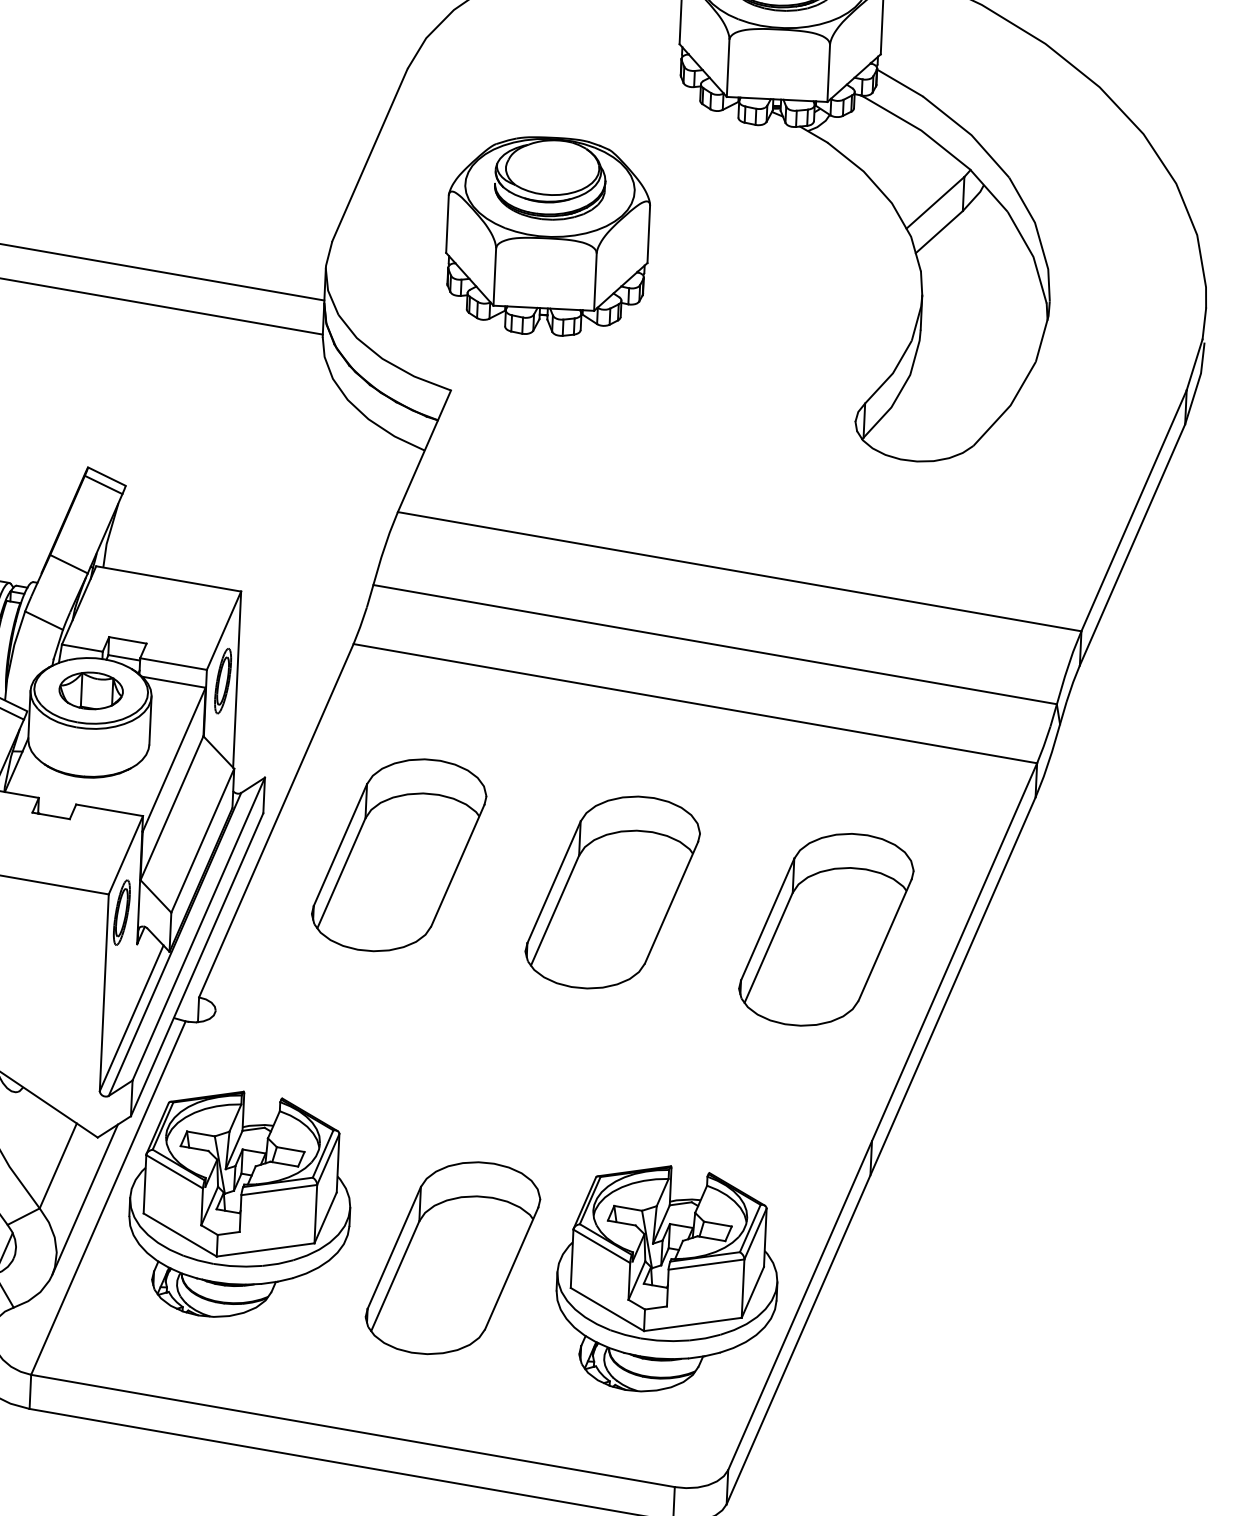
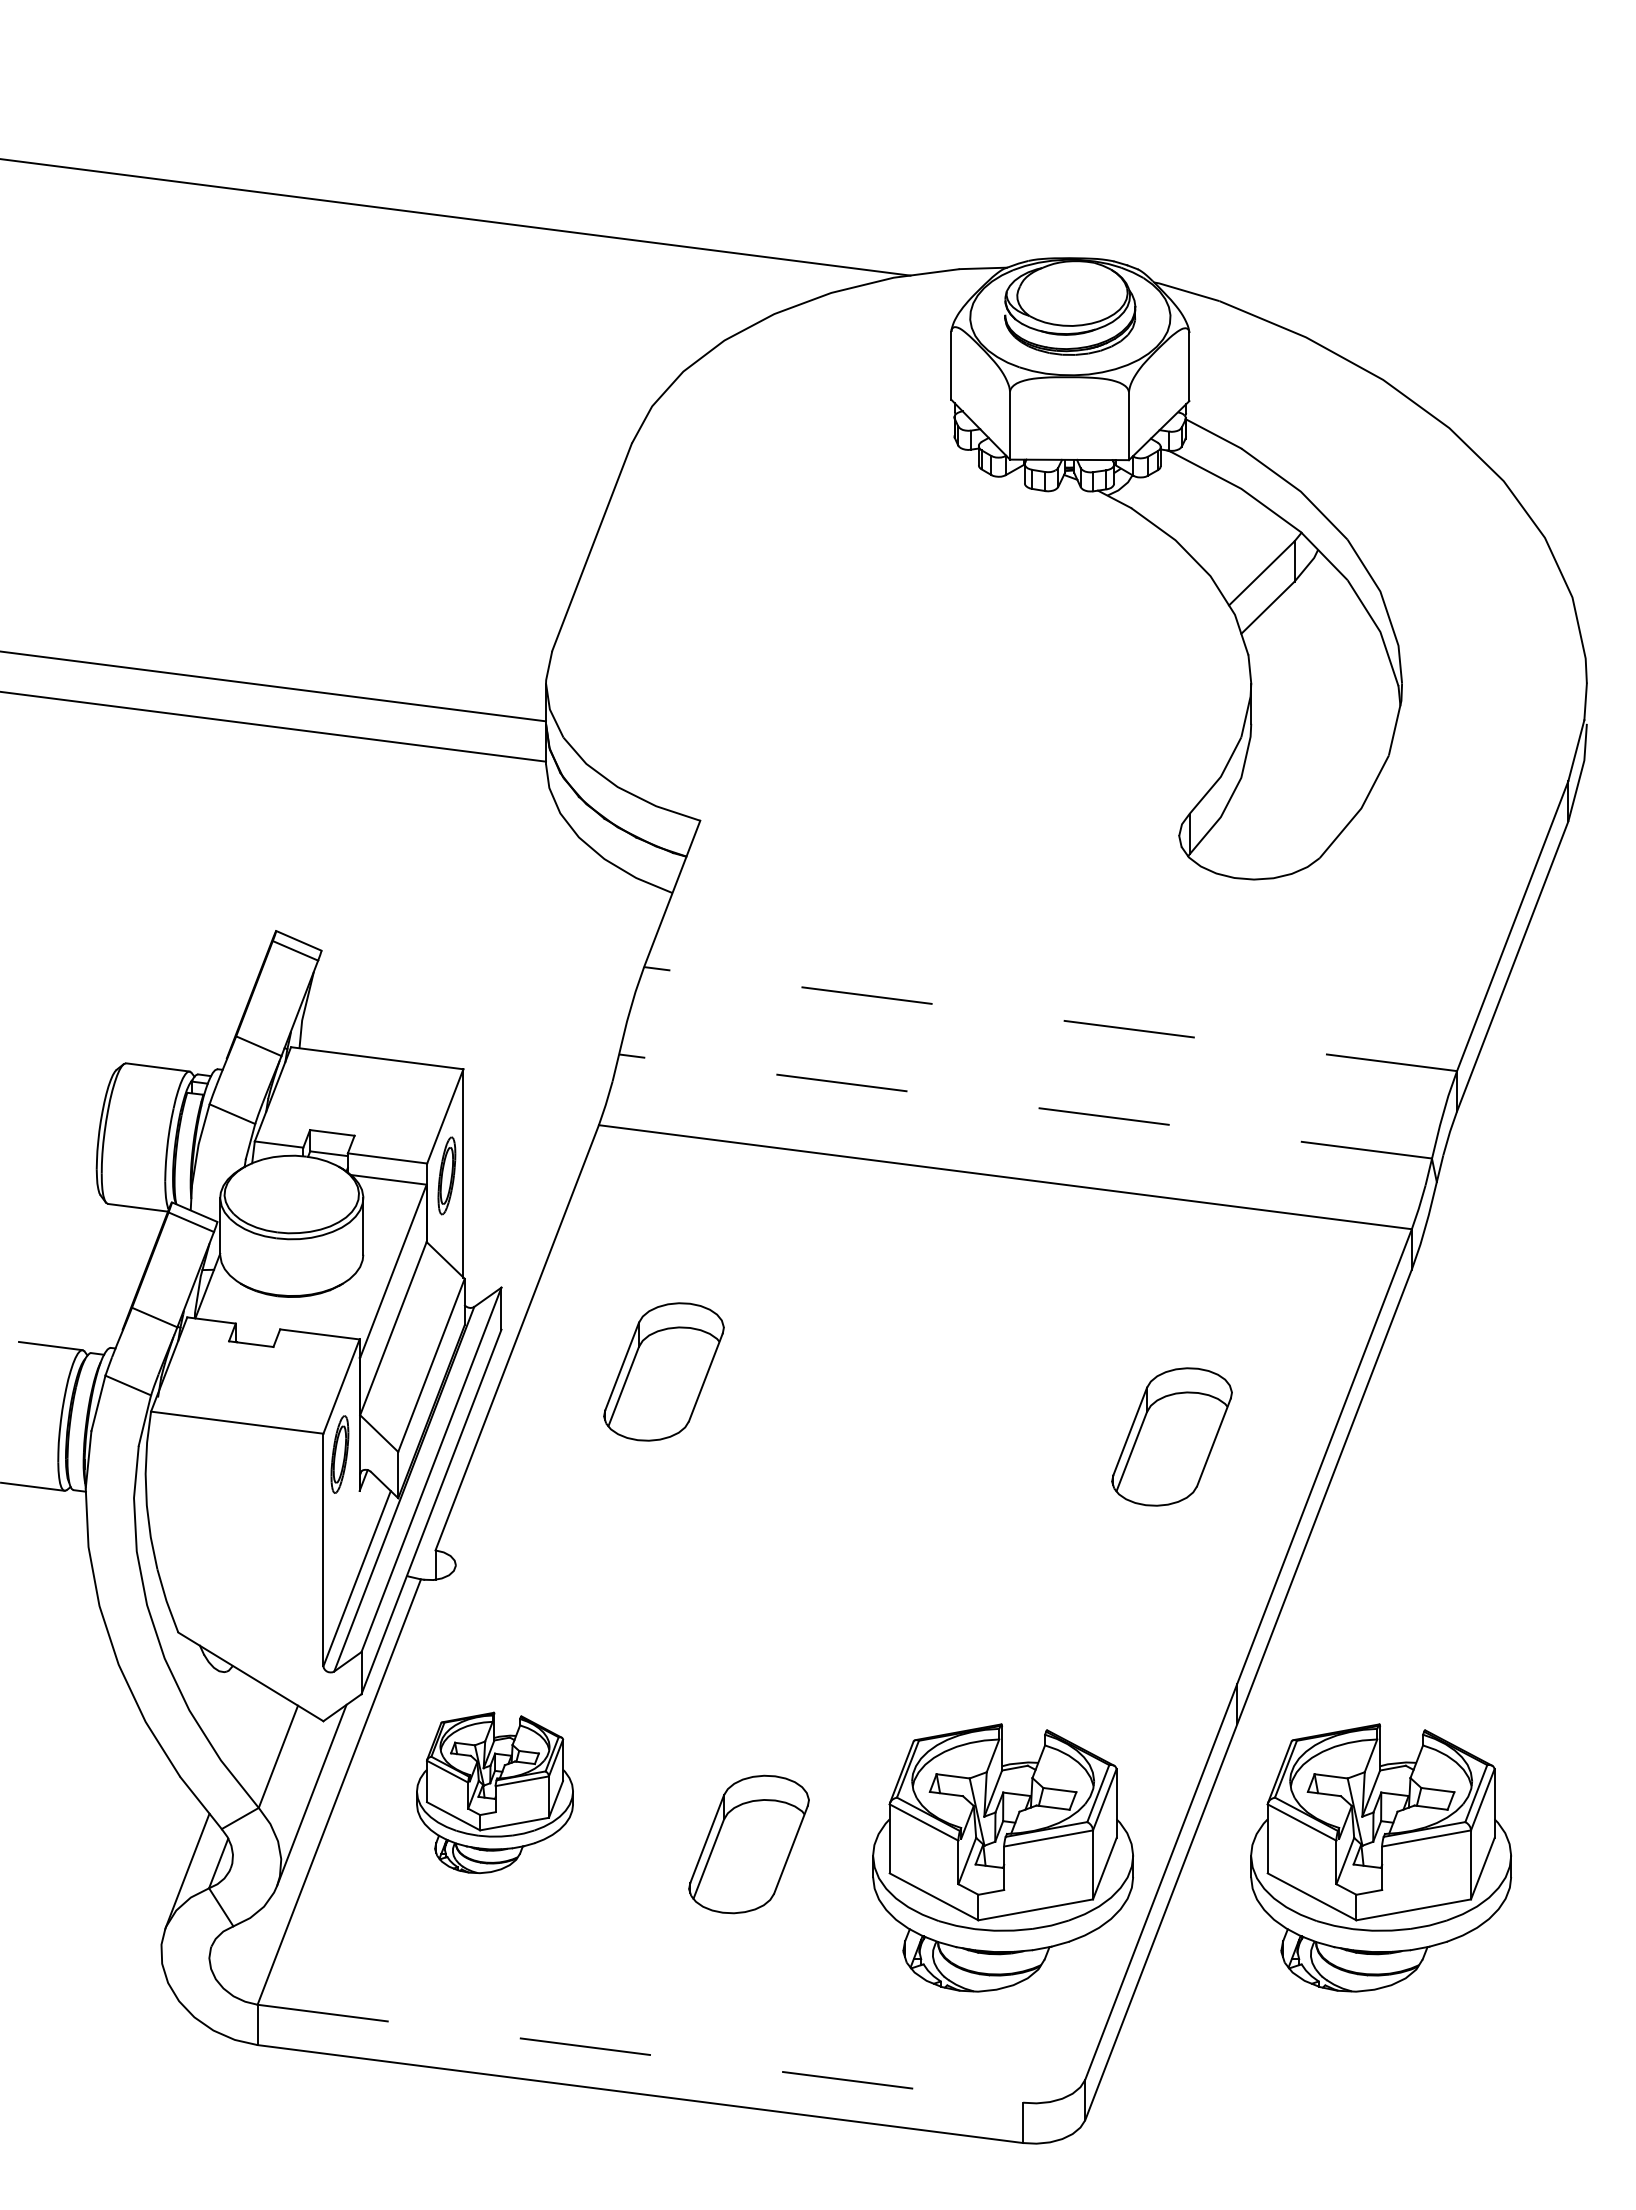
part: (548, 236) -> (806, 633), removed
line: (739, 572) -> (1050, 1019), solid -> dashed
line: (715, 644) -> (1025, 1106), solid -> dashed
part: (90, 690) -> (291, 1194), removed
part: (398, 854) -> (663, 1371), size x0.6
part: (612, 892) -> (917, 1404), removed
part: (825, 929) -> (1171, 1436), size x0.6
part: (239, 1204) -> (494, 1792), size x0.6
part: (452, 1258) -> (748, 1844), size x0.6
part: (986, 1293) -> (1380, 1857), added
line: (353, 1430) -> (640, 2053), solid -> dashed

